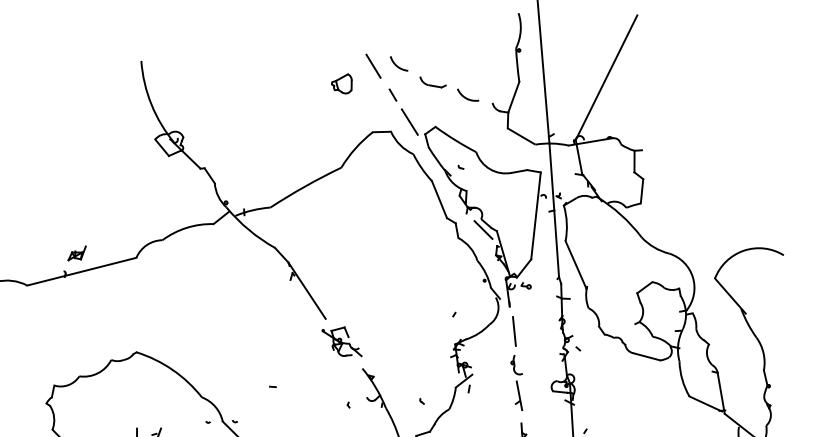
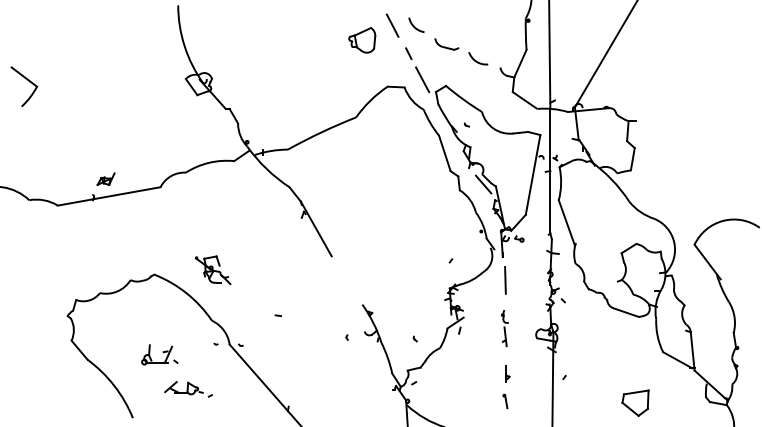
part: (342, 83) -> (362, 39), size x1.4
part: (342, 342) -> (213, 270), moved
part: (517, 383) -> (504, 328), size x0.7

